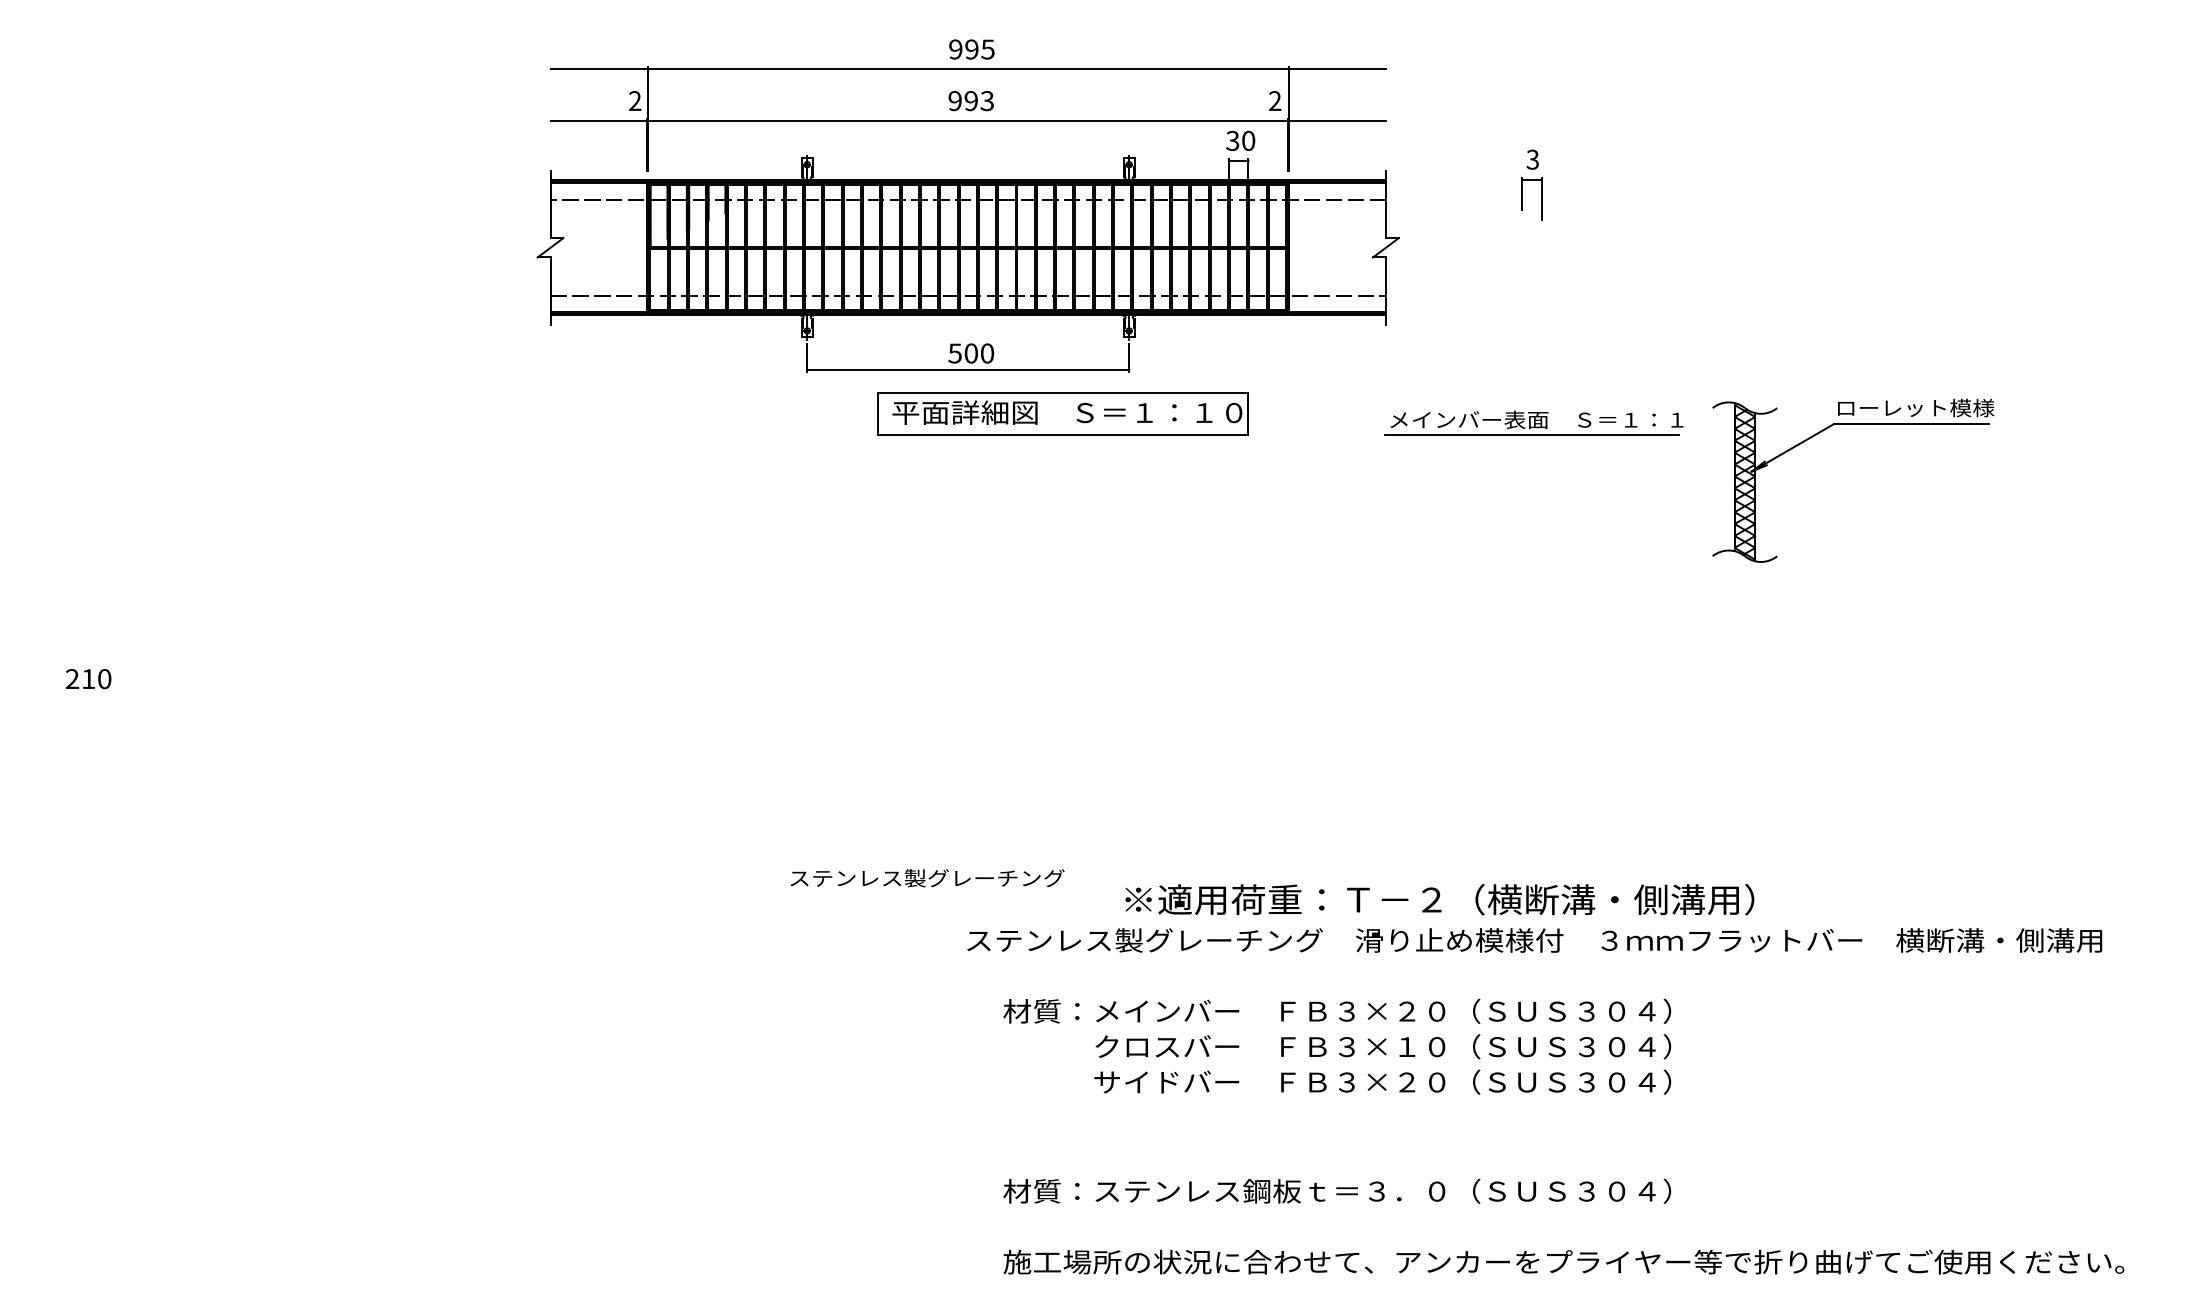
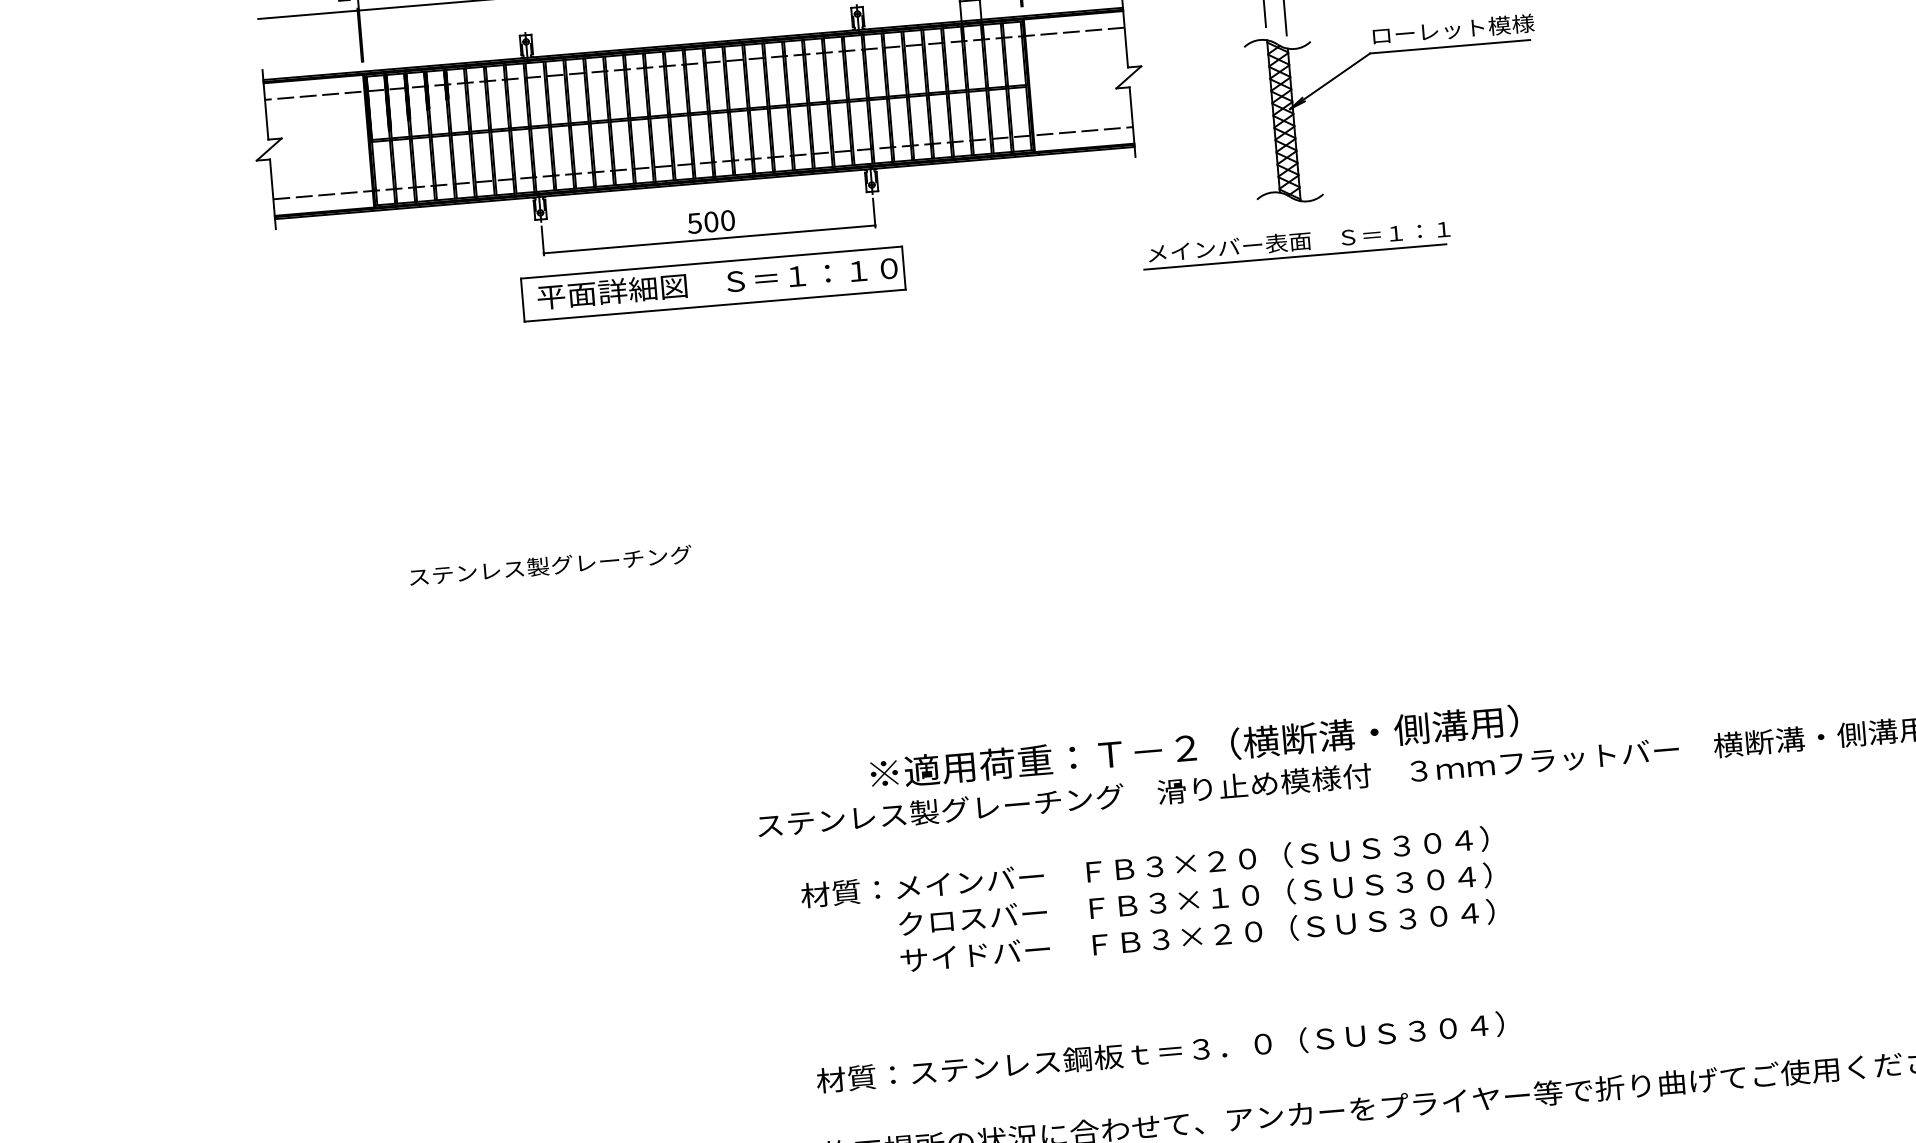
part: (1062, 413) -> (712, 284), moved
part: (1853, 424) -> (1390, 51), moved
text: (927, 878) -> (550, 566), moved
text: (1439, 899) -> (1194, 747), moved

